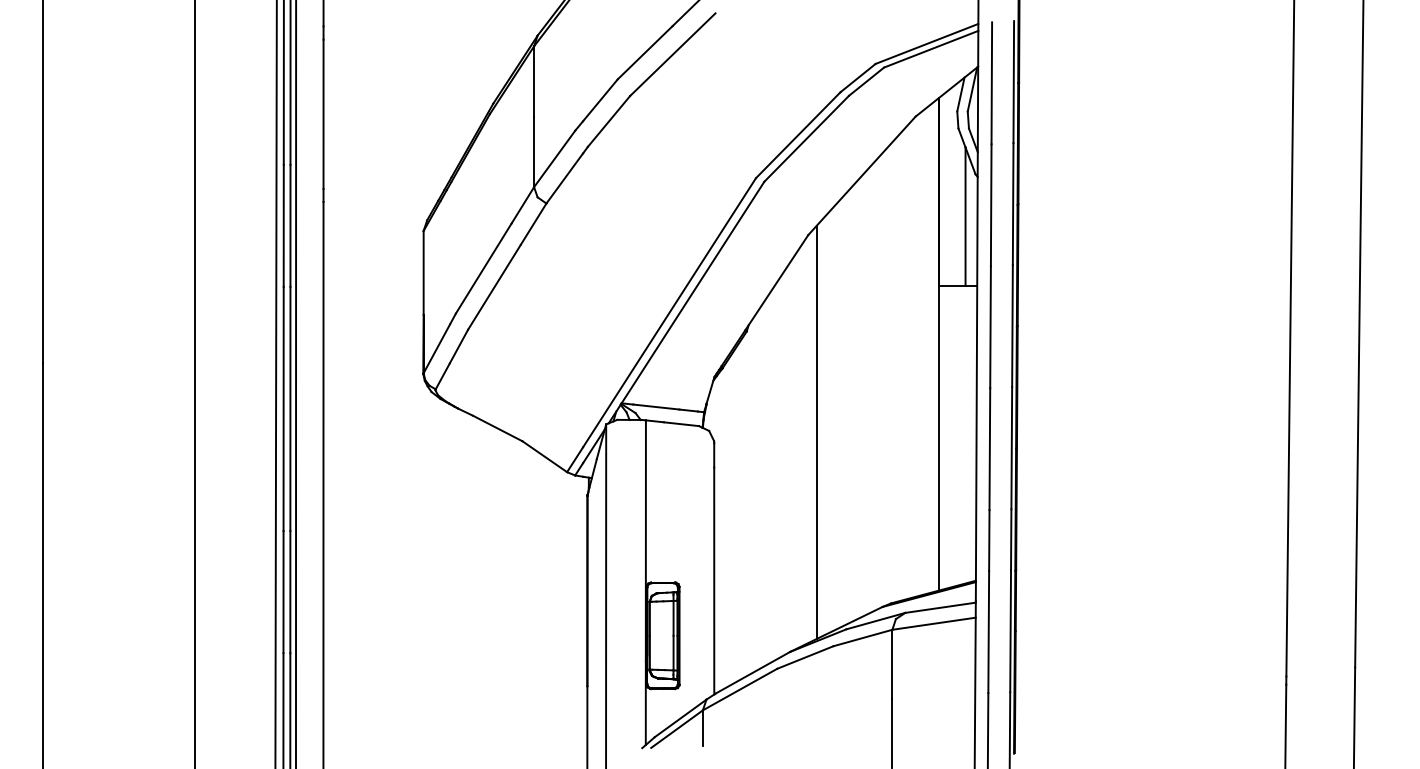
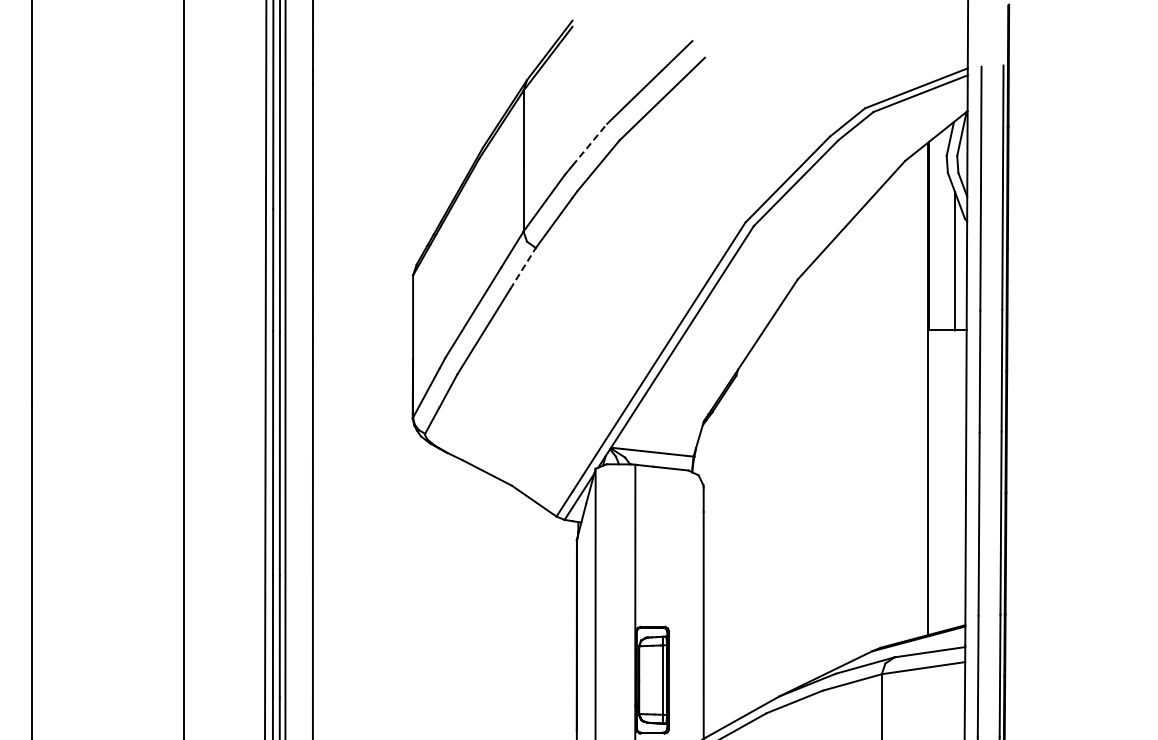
line: (600, 99) -> (589, 143), solid -> dashed
line: (533, 223) -> (522, 267), solid -> dashed
line: (816, 432) -> (805, 476), removed

